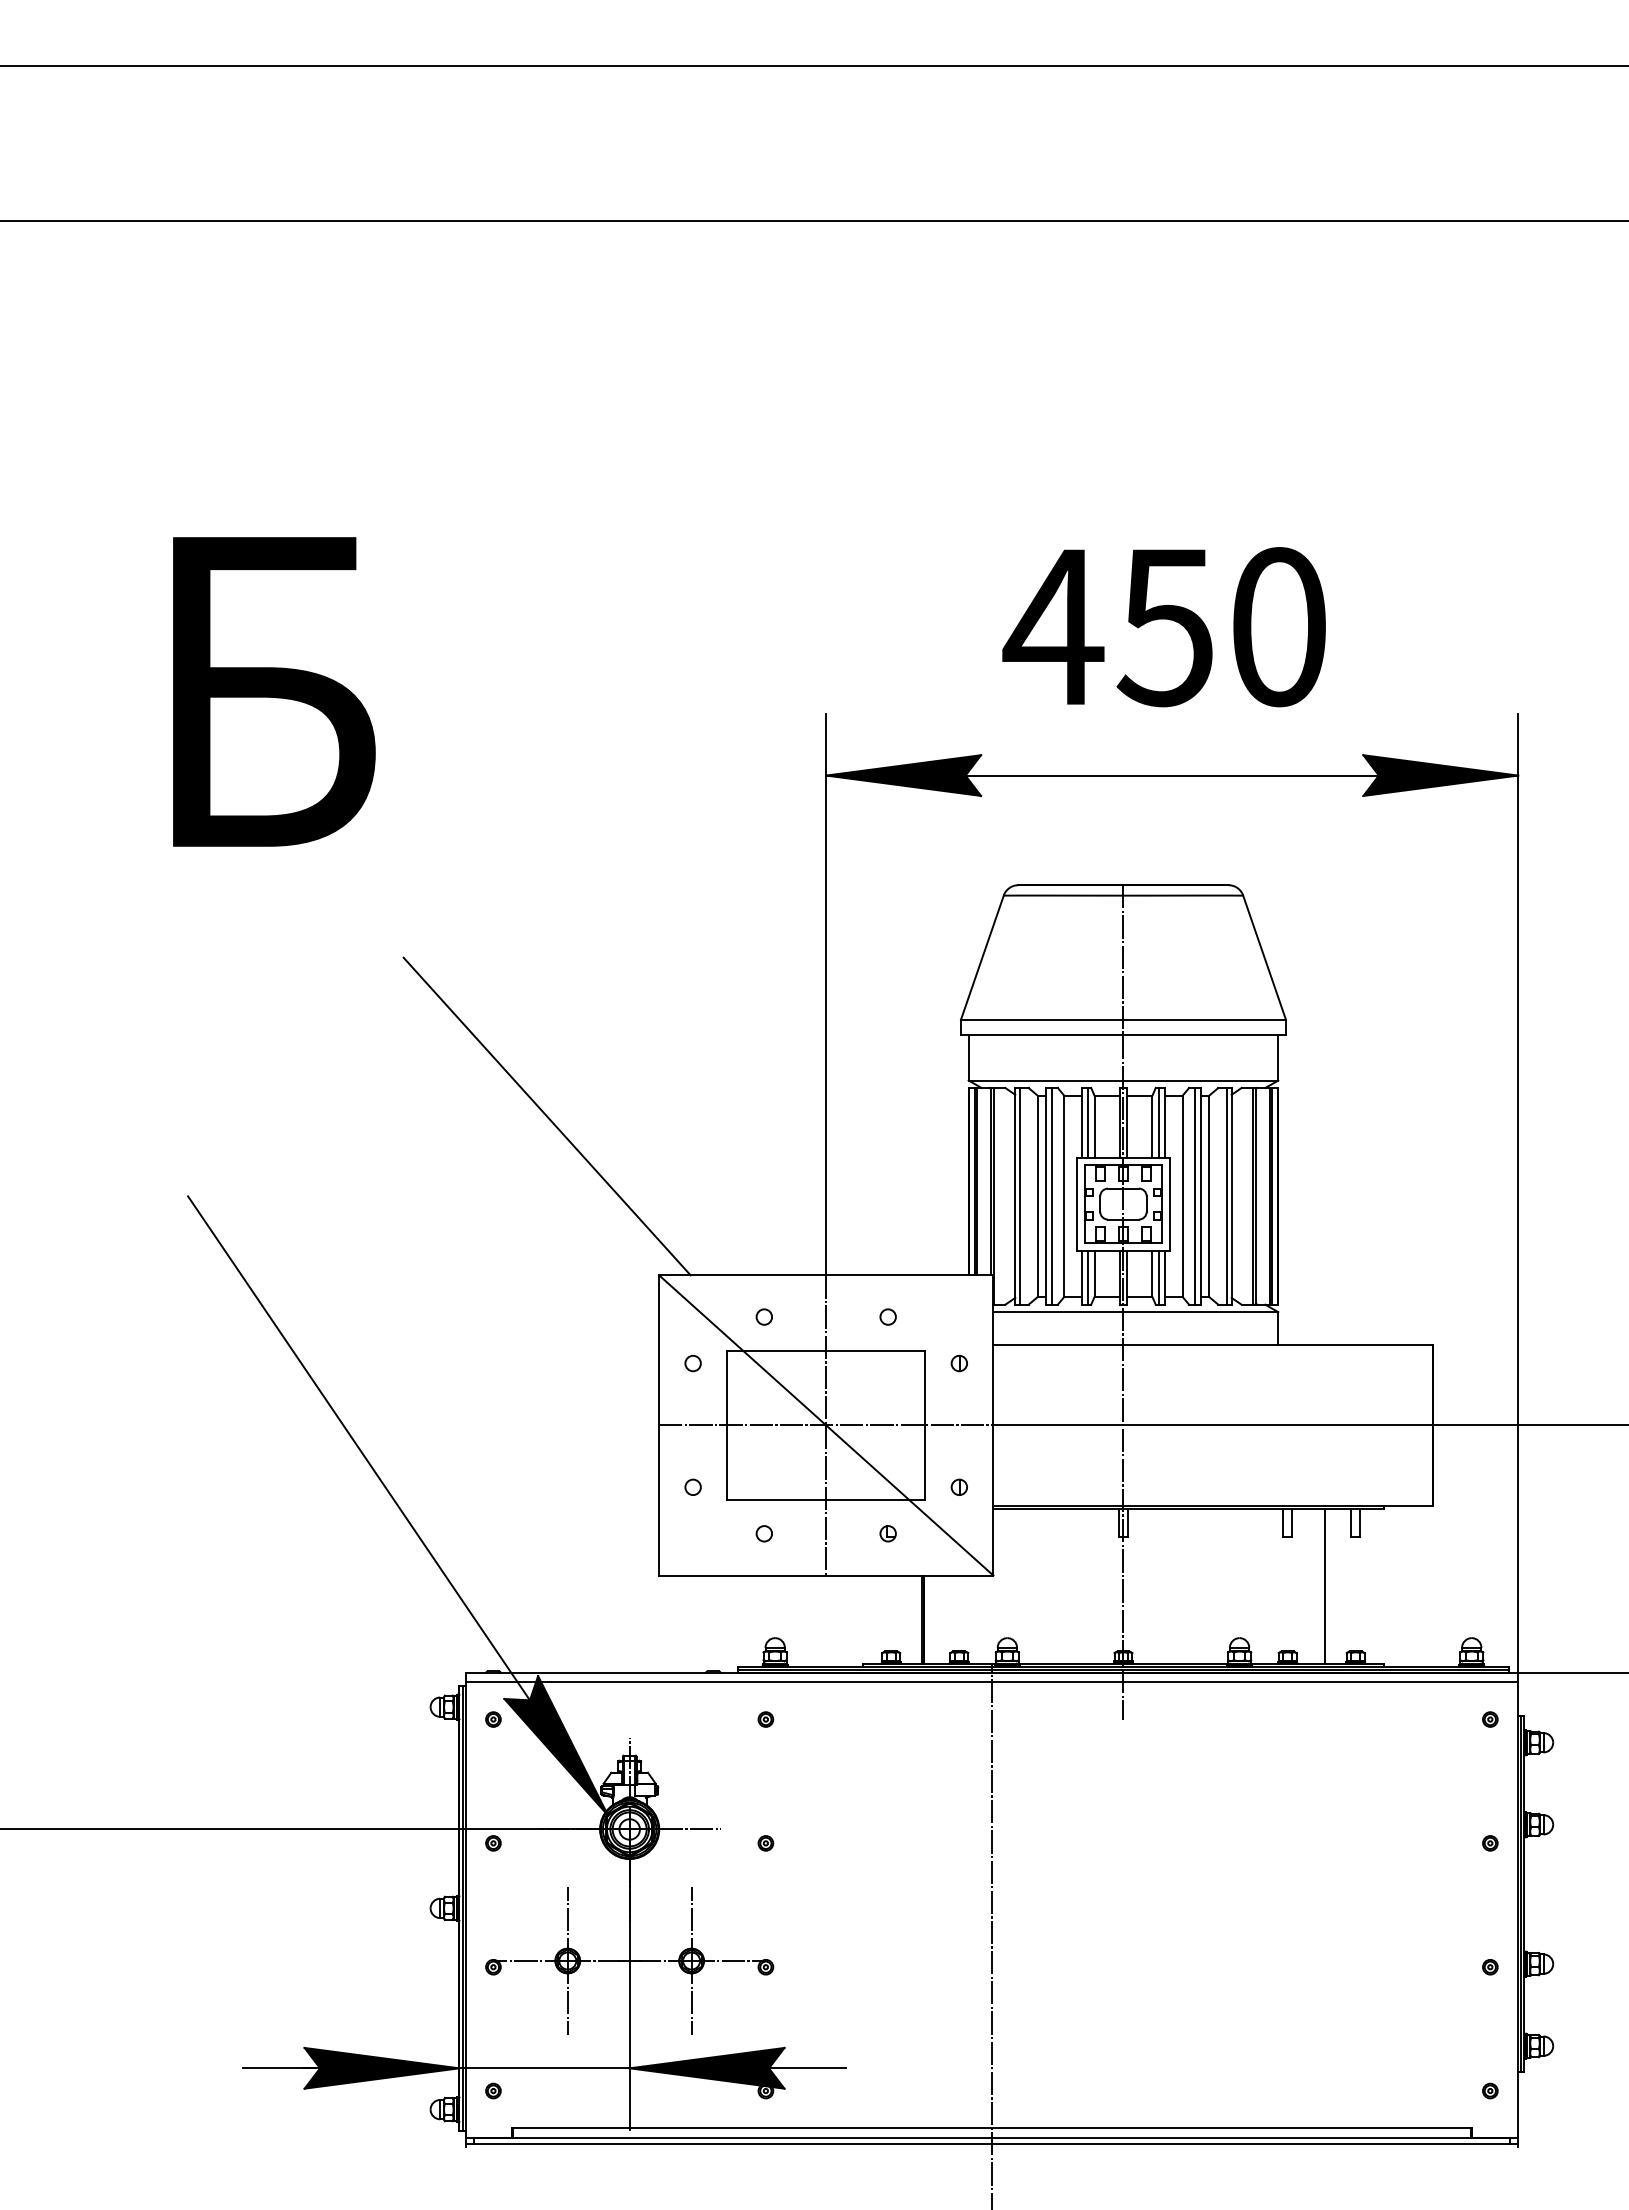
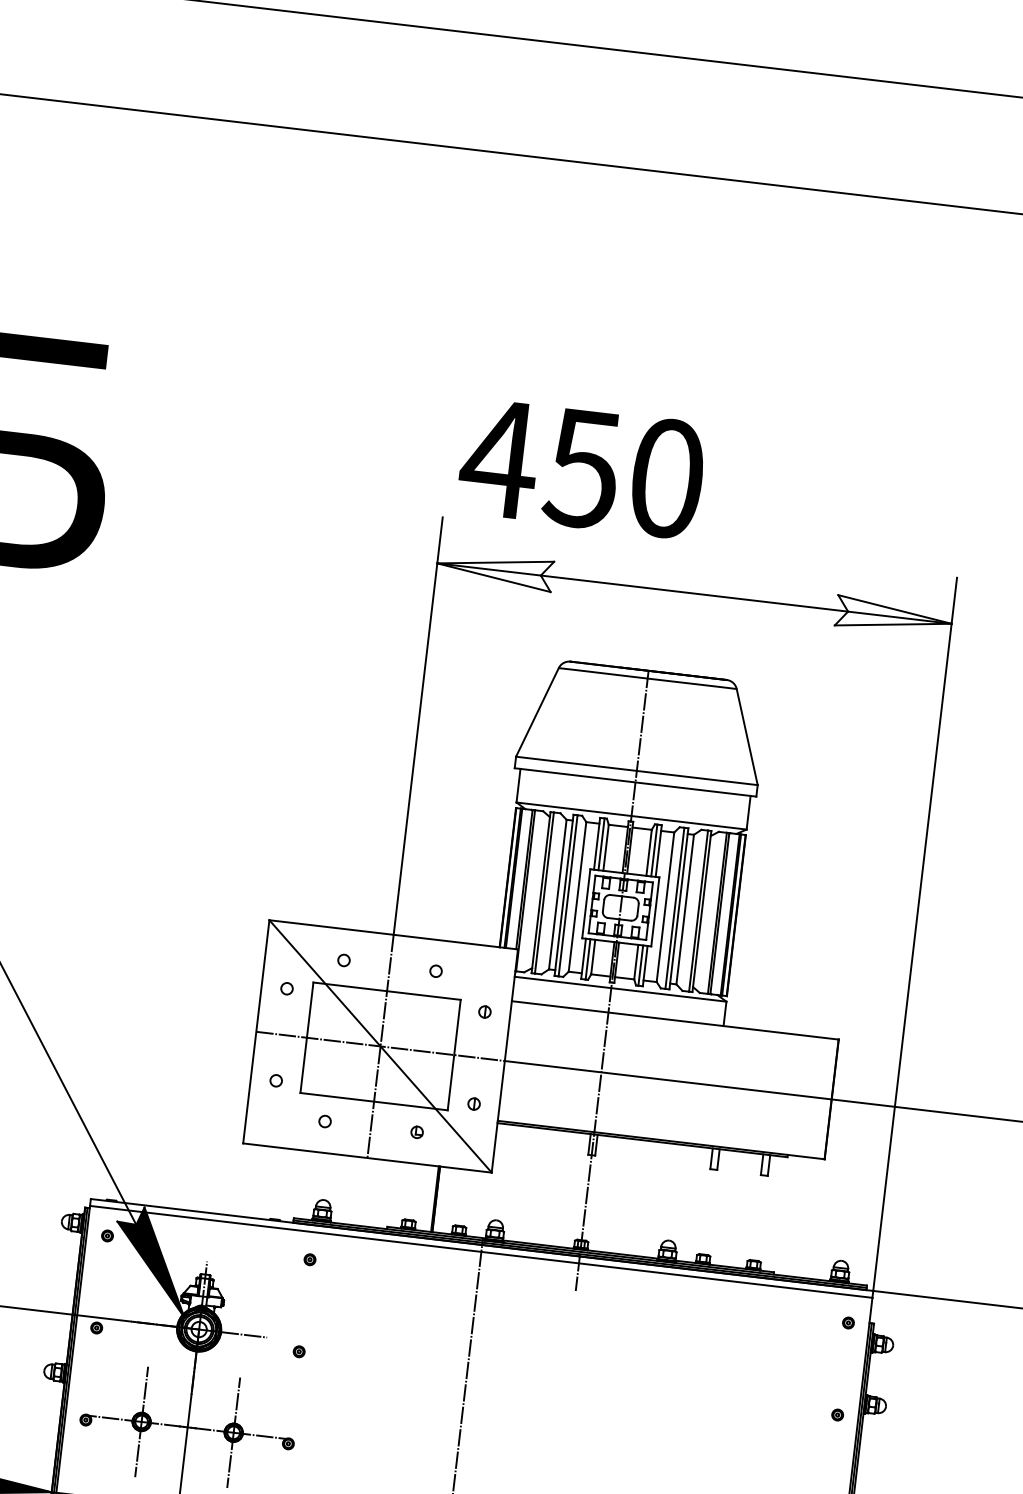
text: (1163, 627) -> (581, 468), moved
fill: (903, 775) -> (494, 570), removed
fill: (1440, 775) -> (893, 616), removed
line: (546, 1116) -> (199, 792), removed
line: (1324, 1586) -> (736, 1209), removed

